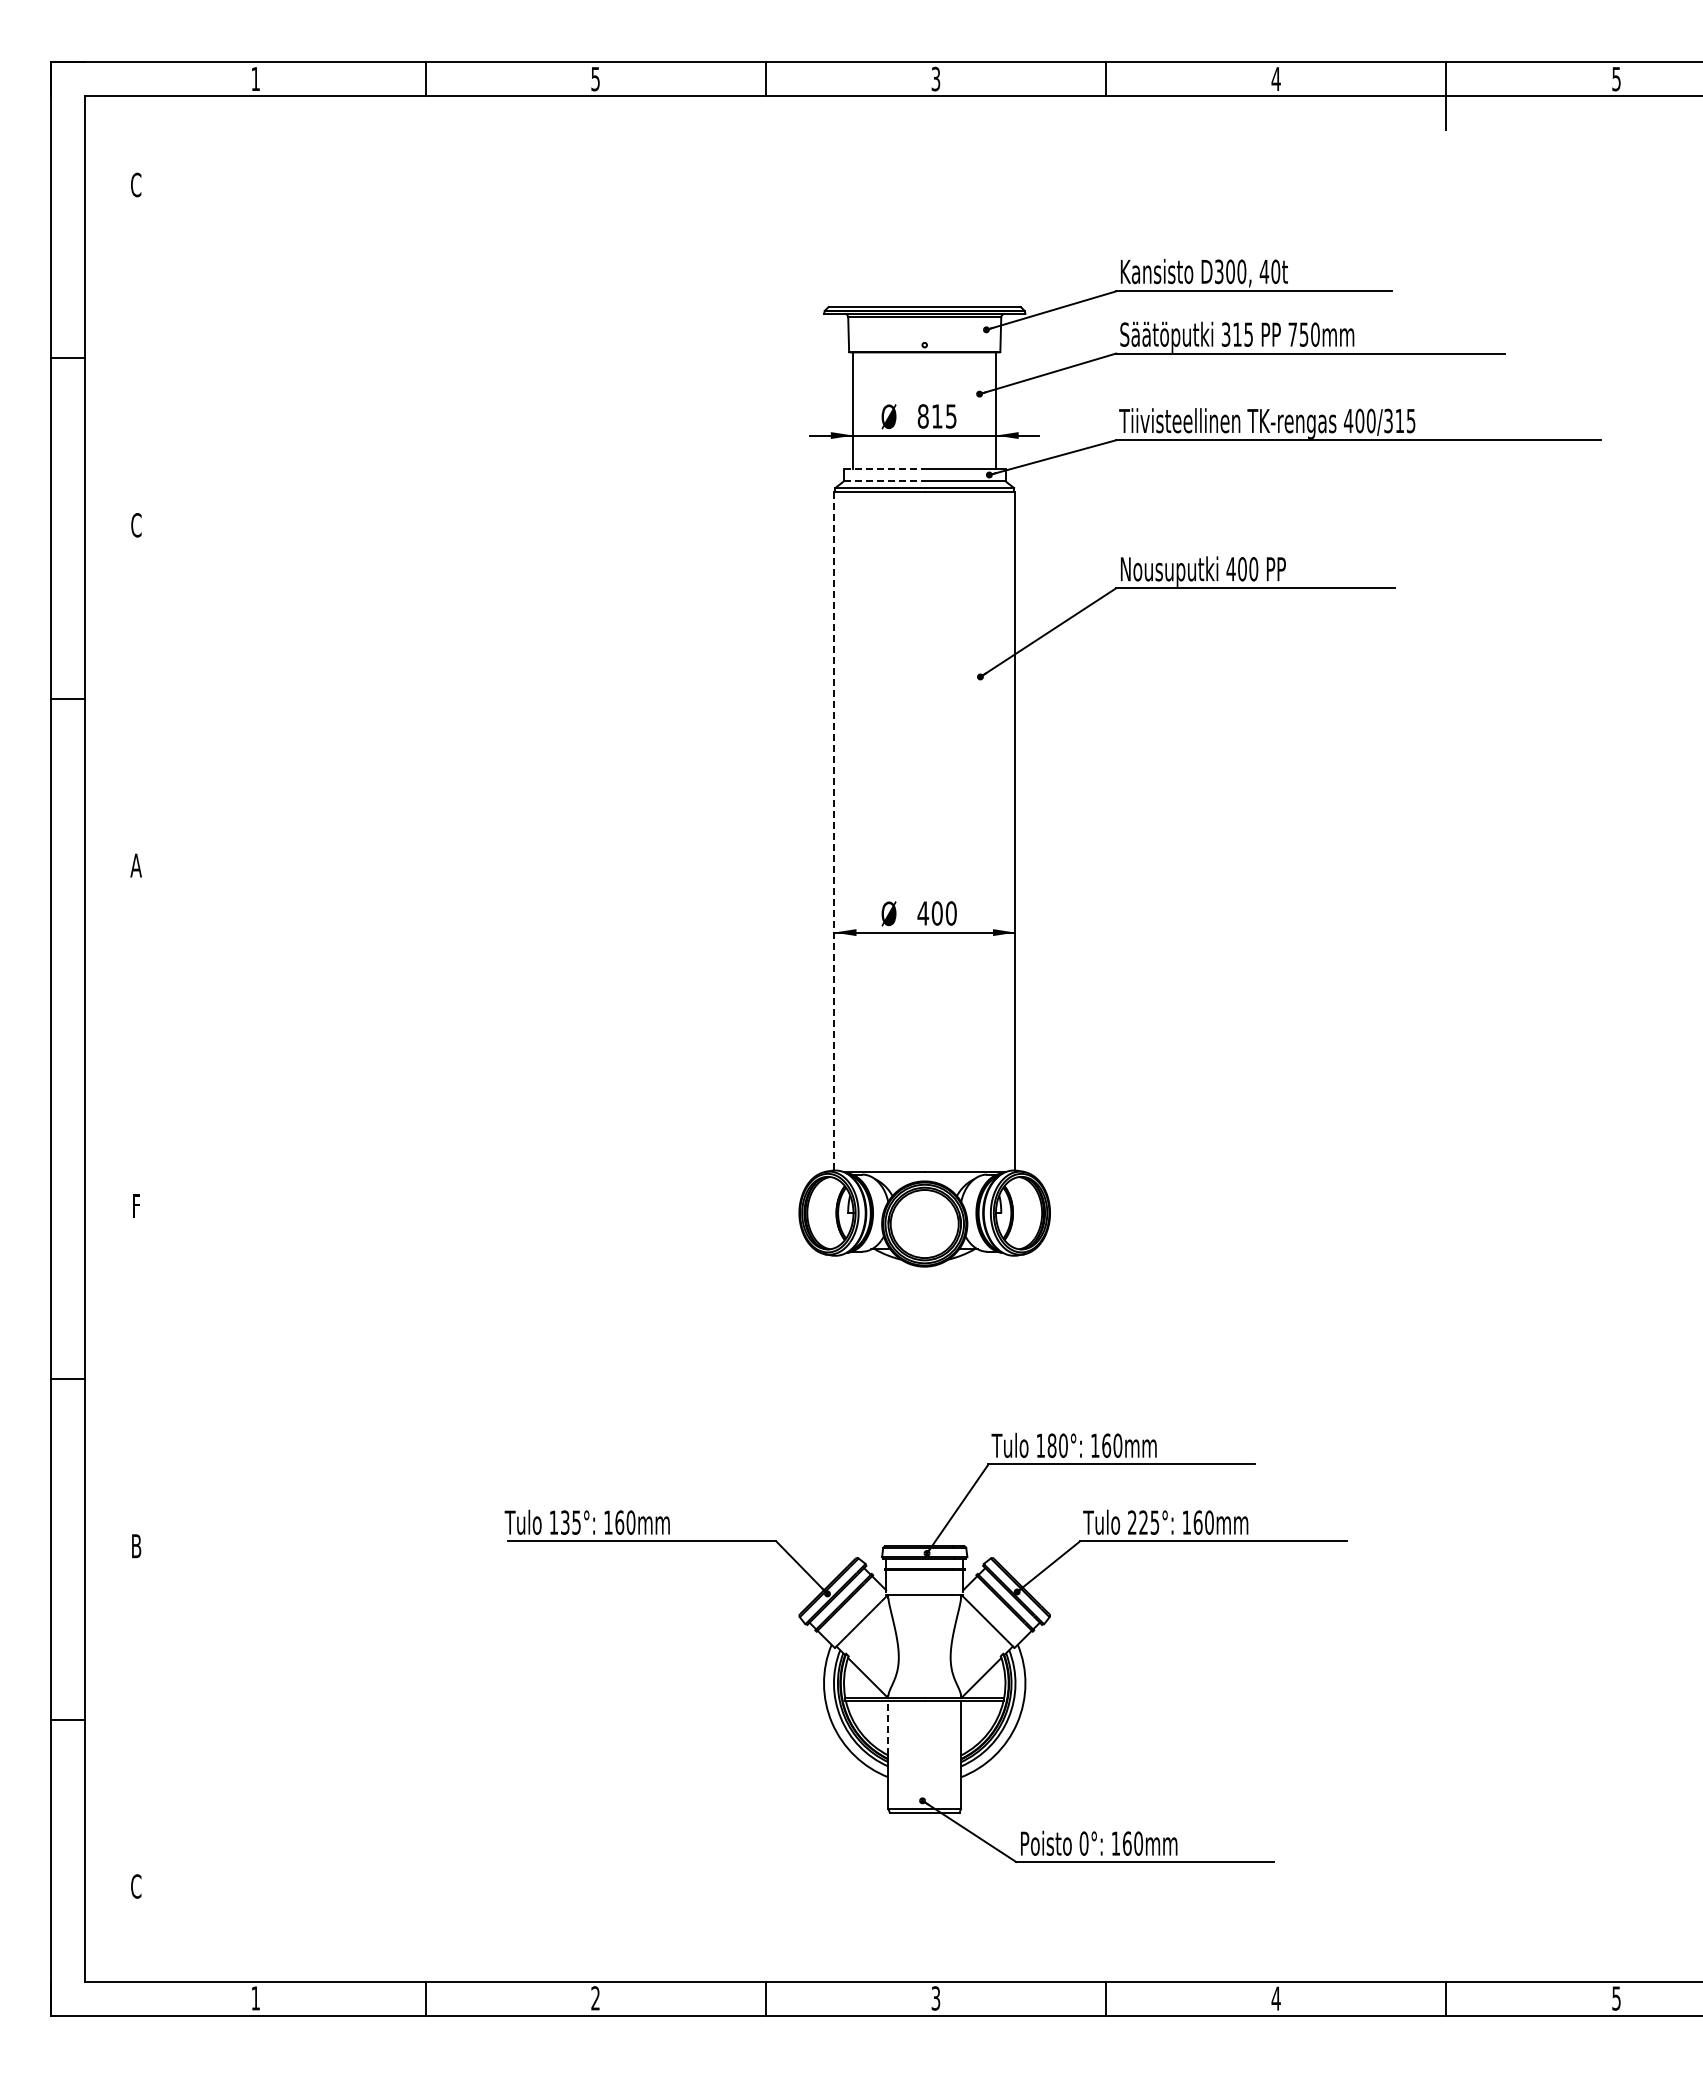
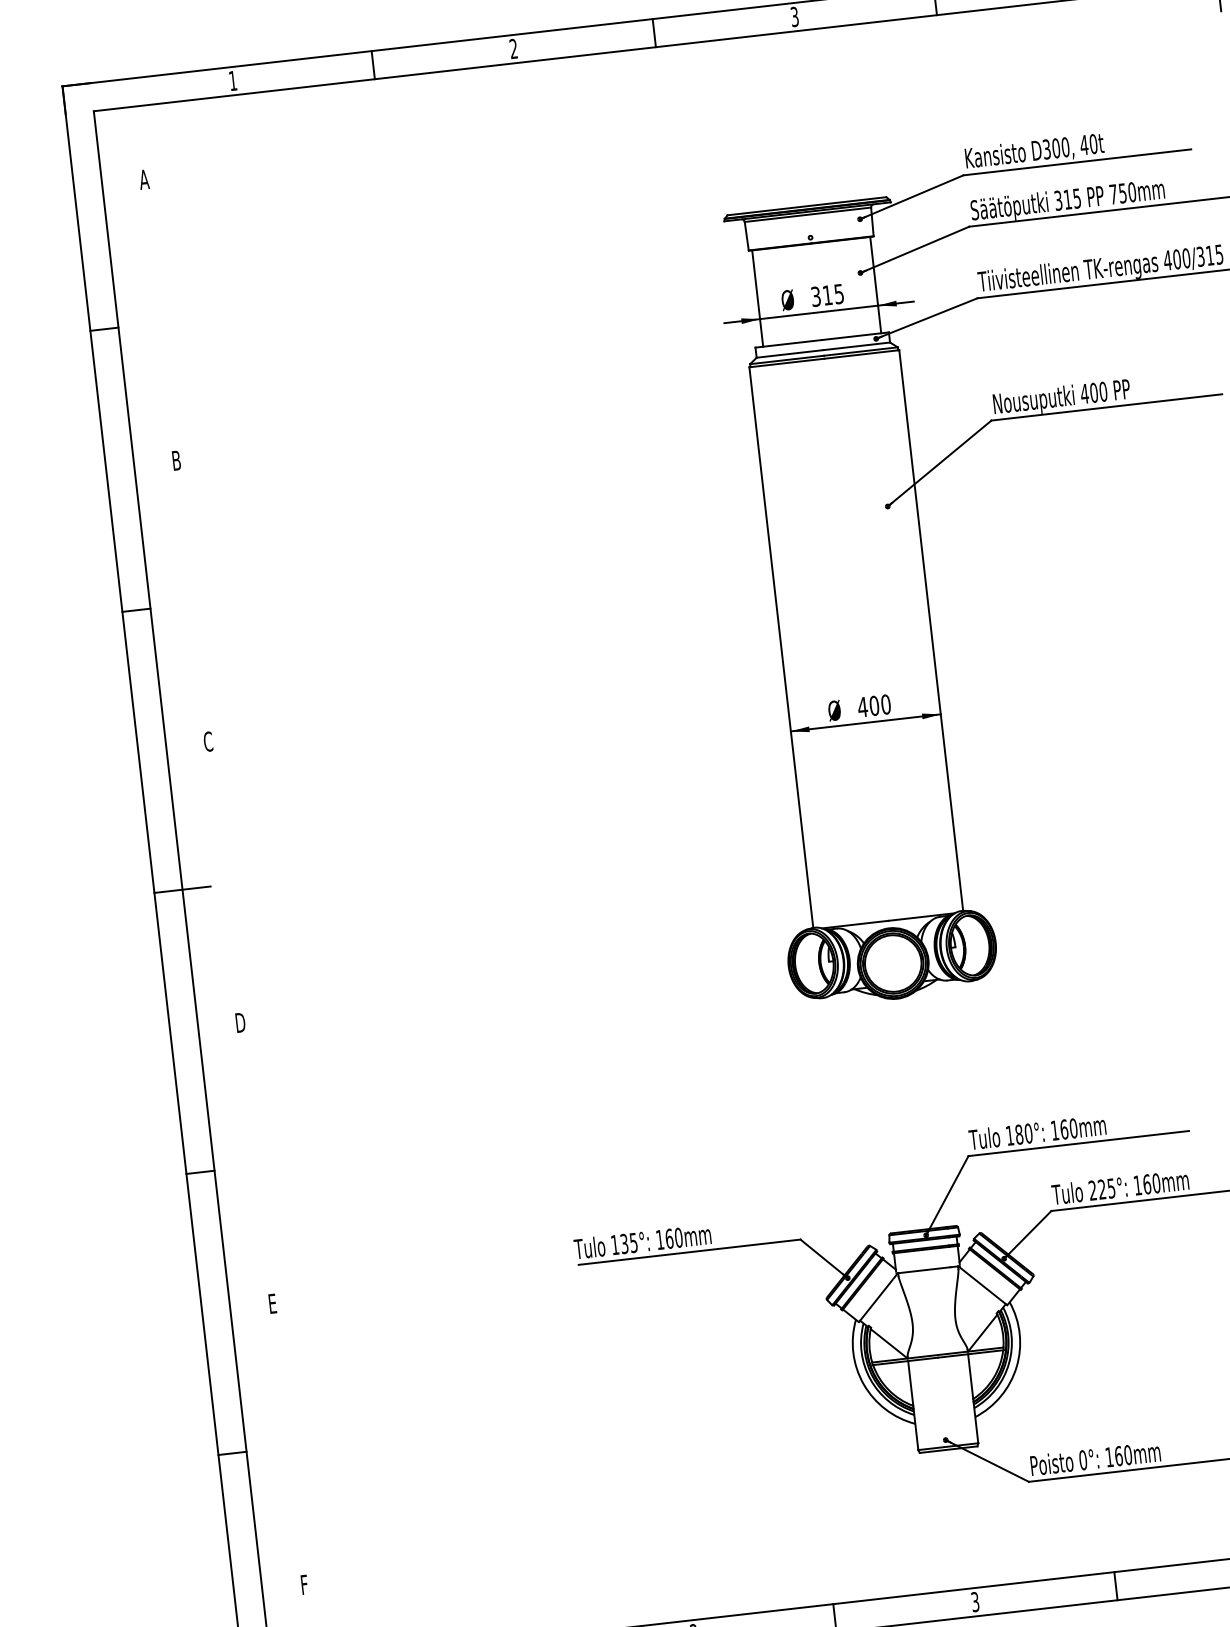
text: (595, 78) -> (513, 48), 5 -> 2
text: (135, 184) -> (143, 179), C -> A
text: (922, 416) -> (815, 296), 815 -> 315
line: (884, 469) -> (789, 344), dashed -> solid
line: (884, 481) -> (790, 354), dashed -> solid
text: (136, 525) -> (176, 460), C -> B
line: (833, 831) -> (780, 647), dashed -> solid
text: (135, 865) -> (207, 741), A -> C
line: (85, 1039) -> (182, 890), added
text: (136, 1205) -> (240, 1022), F -> D
text: (136, 1546) -> (272, 1304), B -> E
line: (888, 1727) -> (910, 1382), dashed -> solid
text: (136, 1886) -> (304, 1584), C -> F

